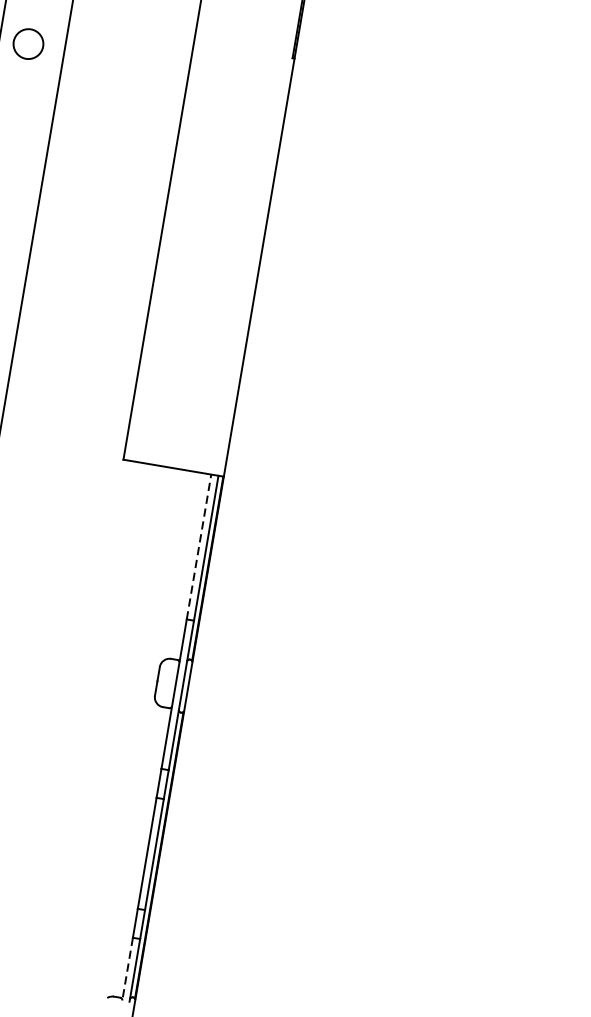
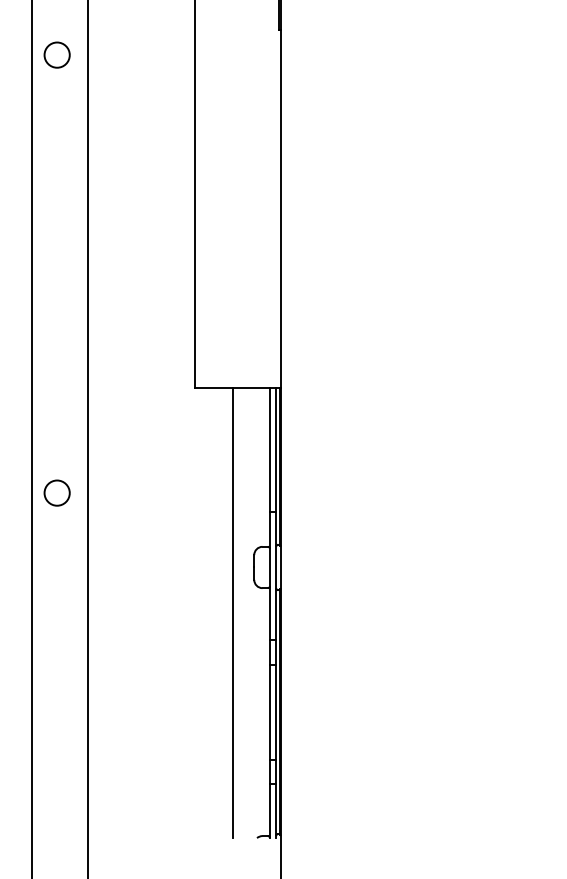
line: (198, 546) -> (269, 449), dashed -> solid
line: (123, 729) -> (232, 612), added
line: (127, 969) -> (269, 811), dashed -> solid

